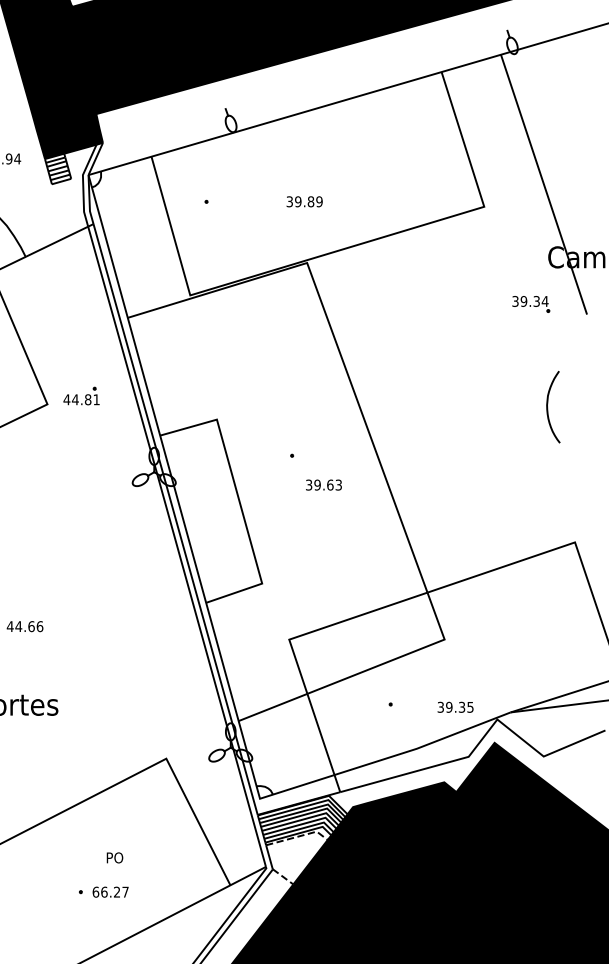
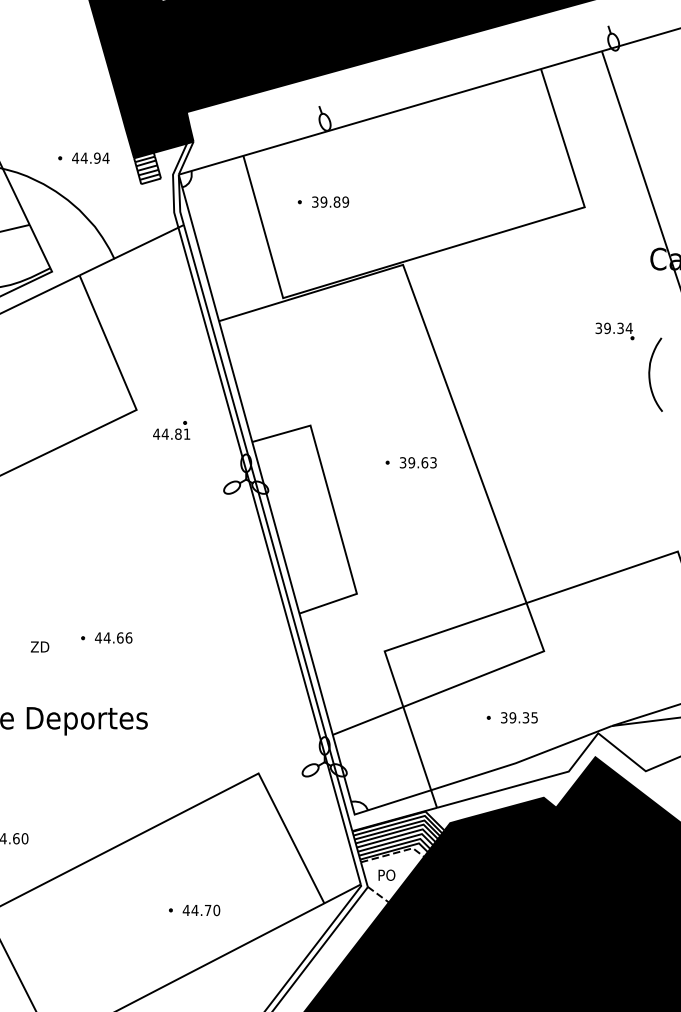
text: (304, 201) -> (330, 201), moved
part: (530, 304) -> (614, 331), moved
part: (81, 396) -> (171, 430), moved
curve: (548, 406) -> (650, 374), moved
text: (323, 484) -> (417, 462), moved
text: (455, 707) -> (519, 717), moved
text: (114, 857) -> (386, 874), moved
text: (110, 892) -> (201, 910), 66.27 -> 44.70

